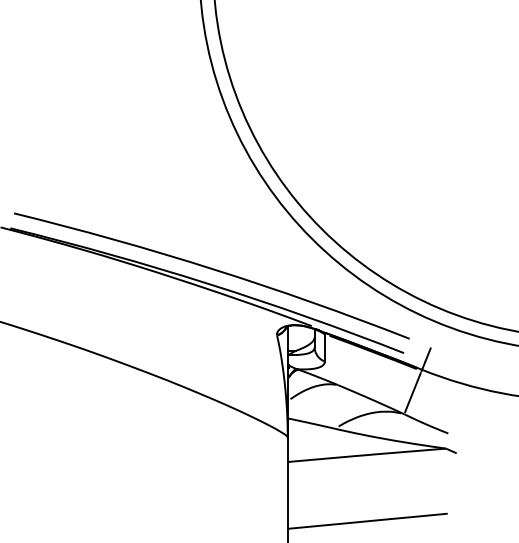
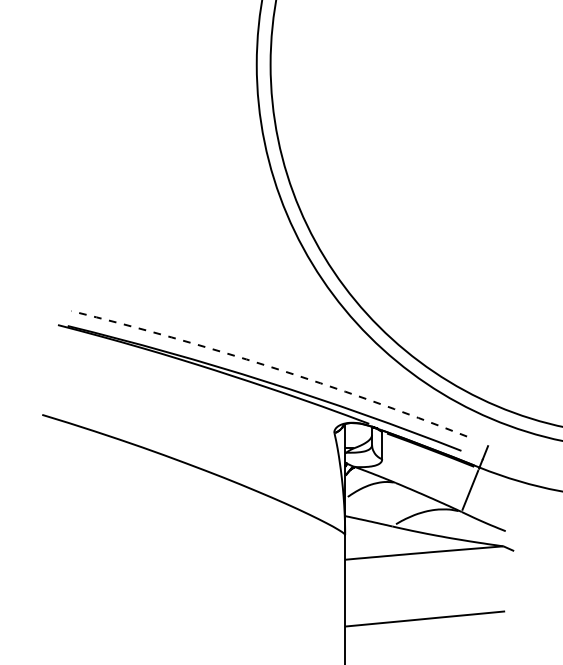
arc: (214, 269) -> (271, 367), solid -> dashed

